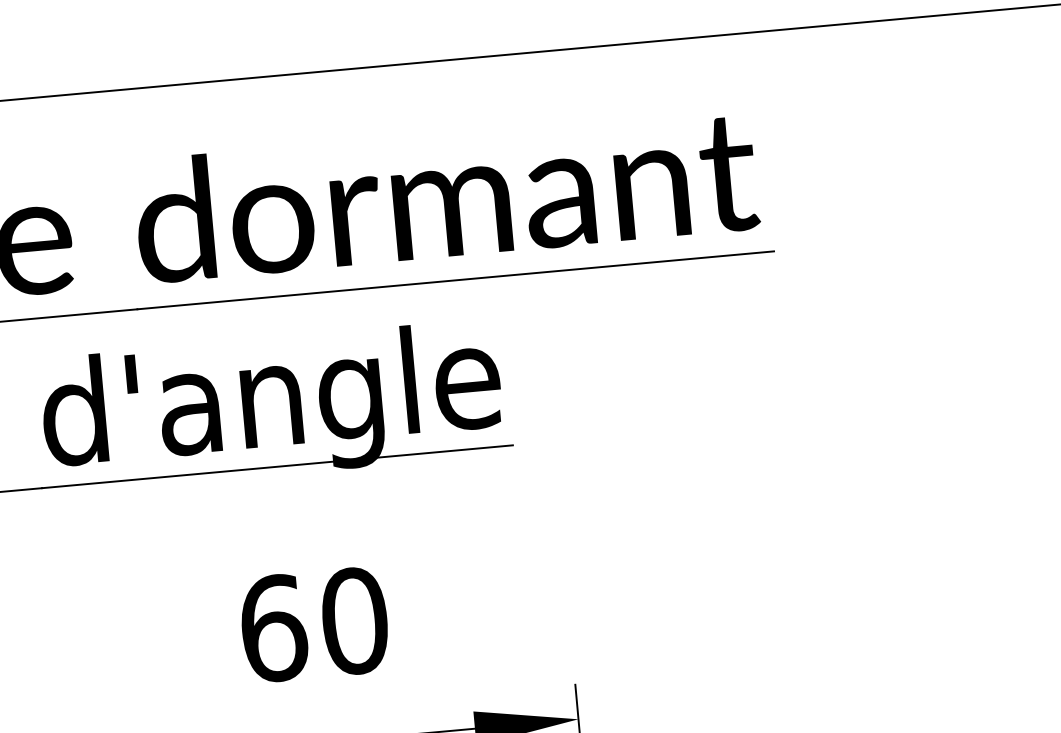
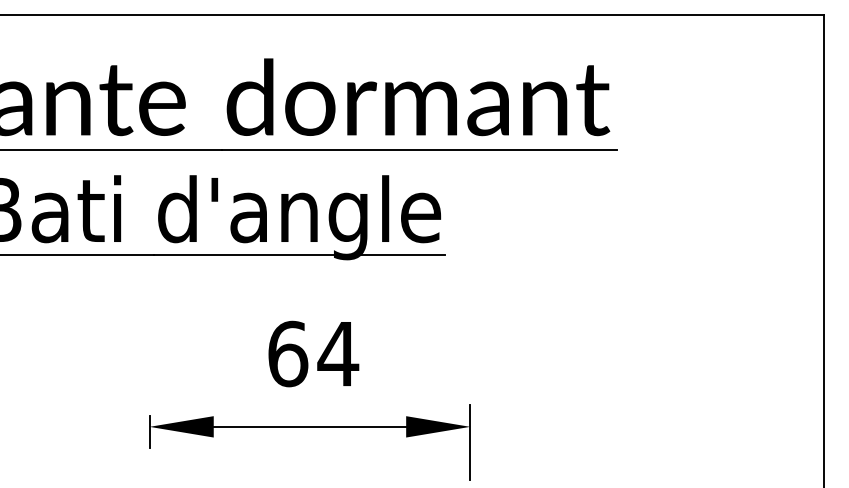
text: (354, 620) -> (338, 353), 60 -> 64

